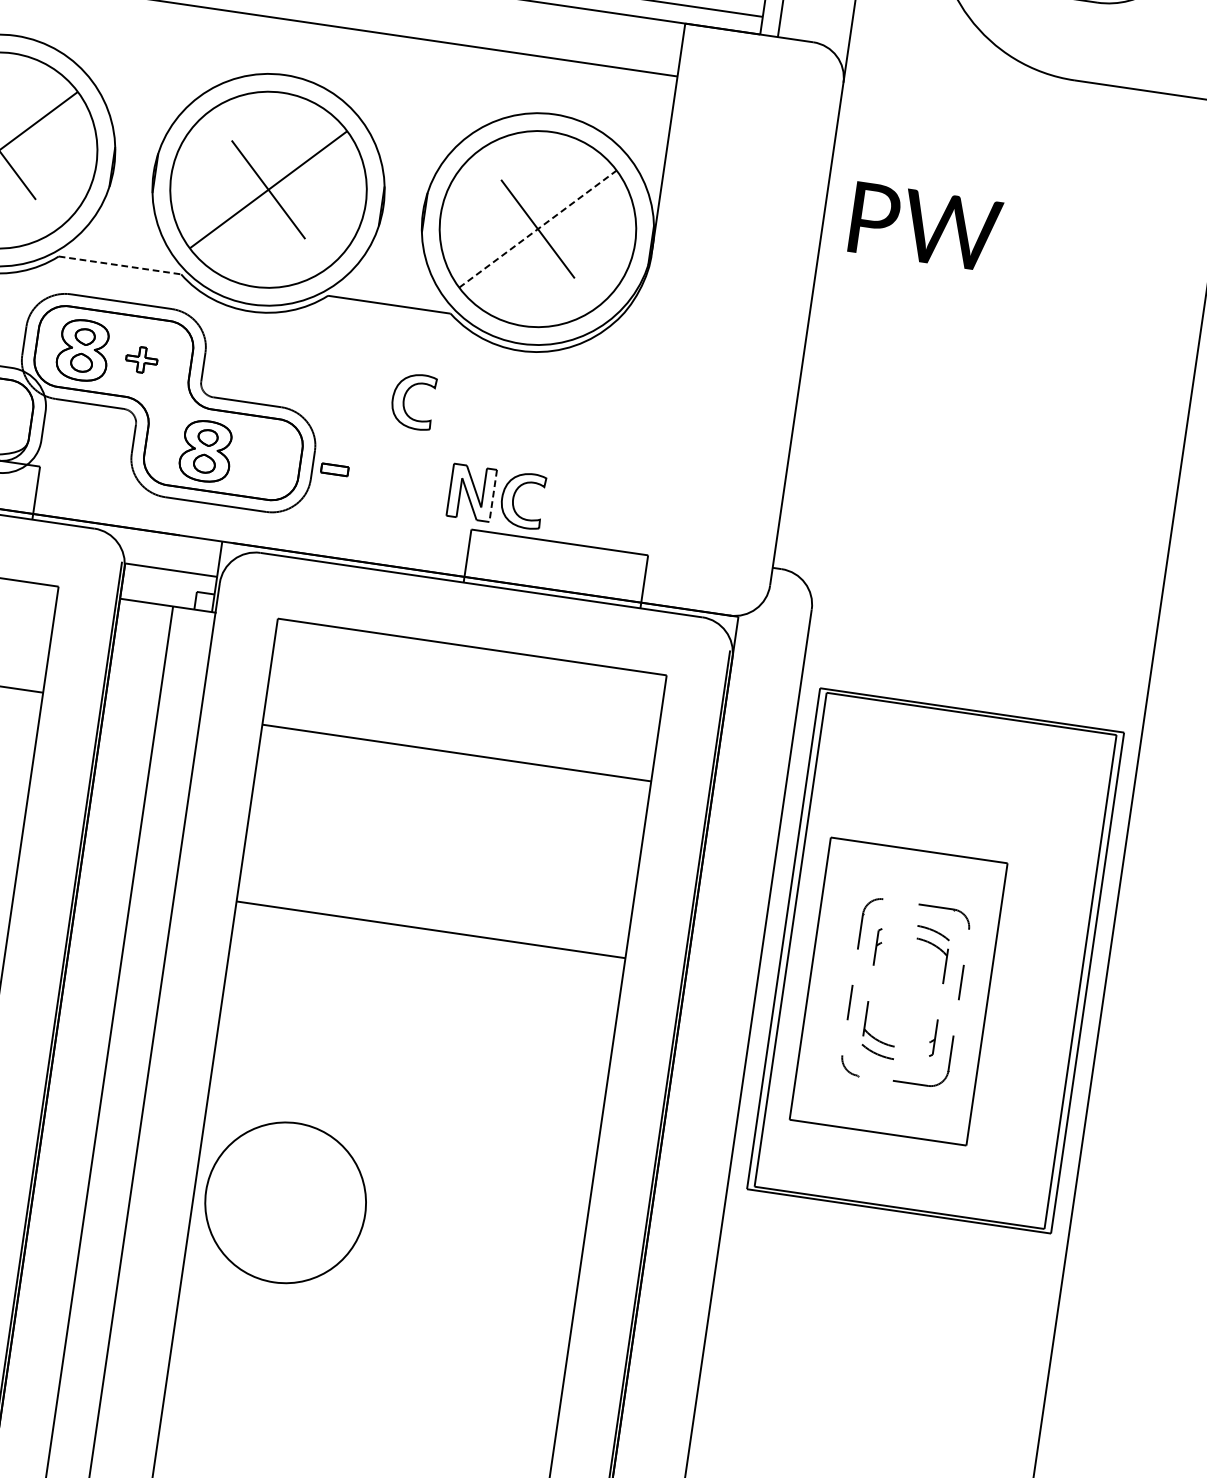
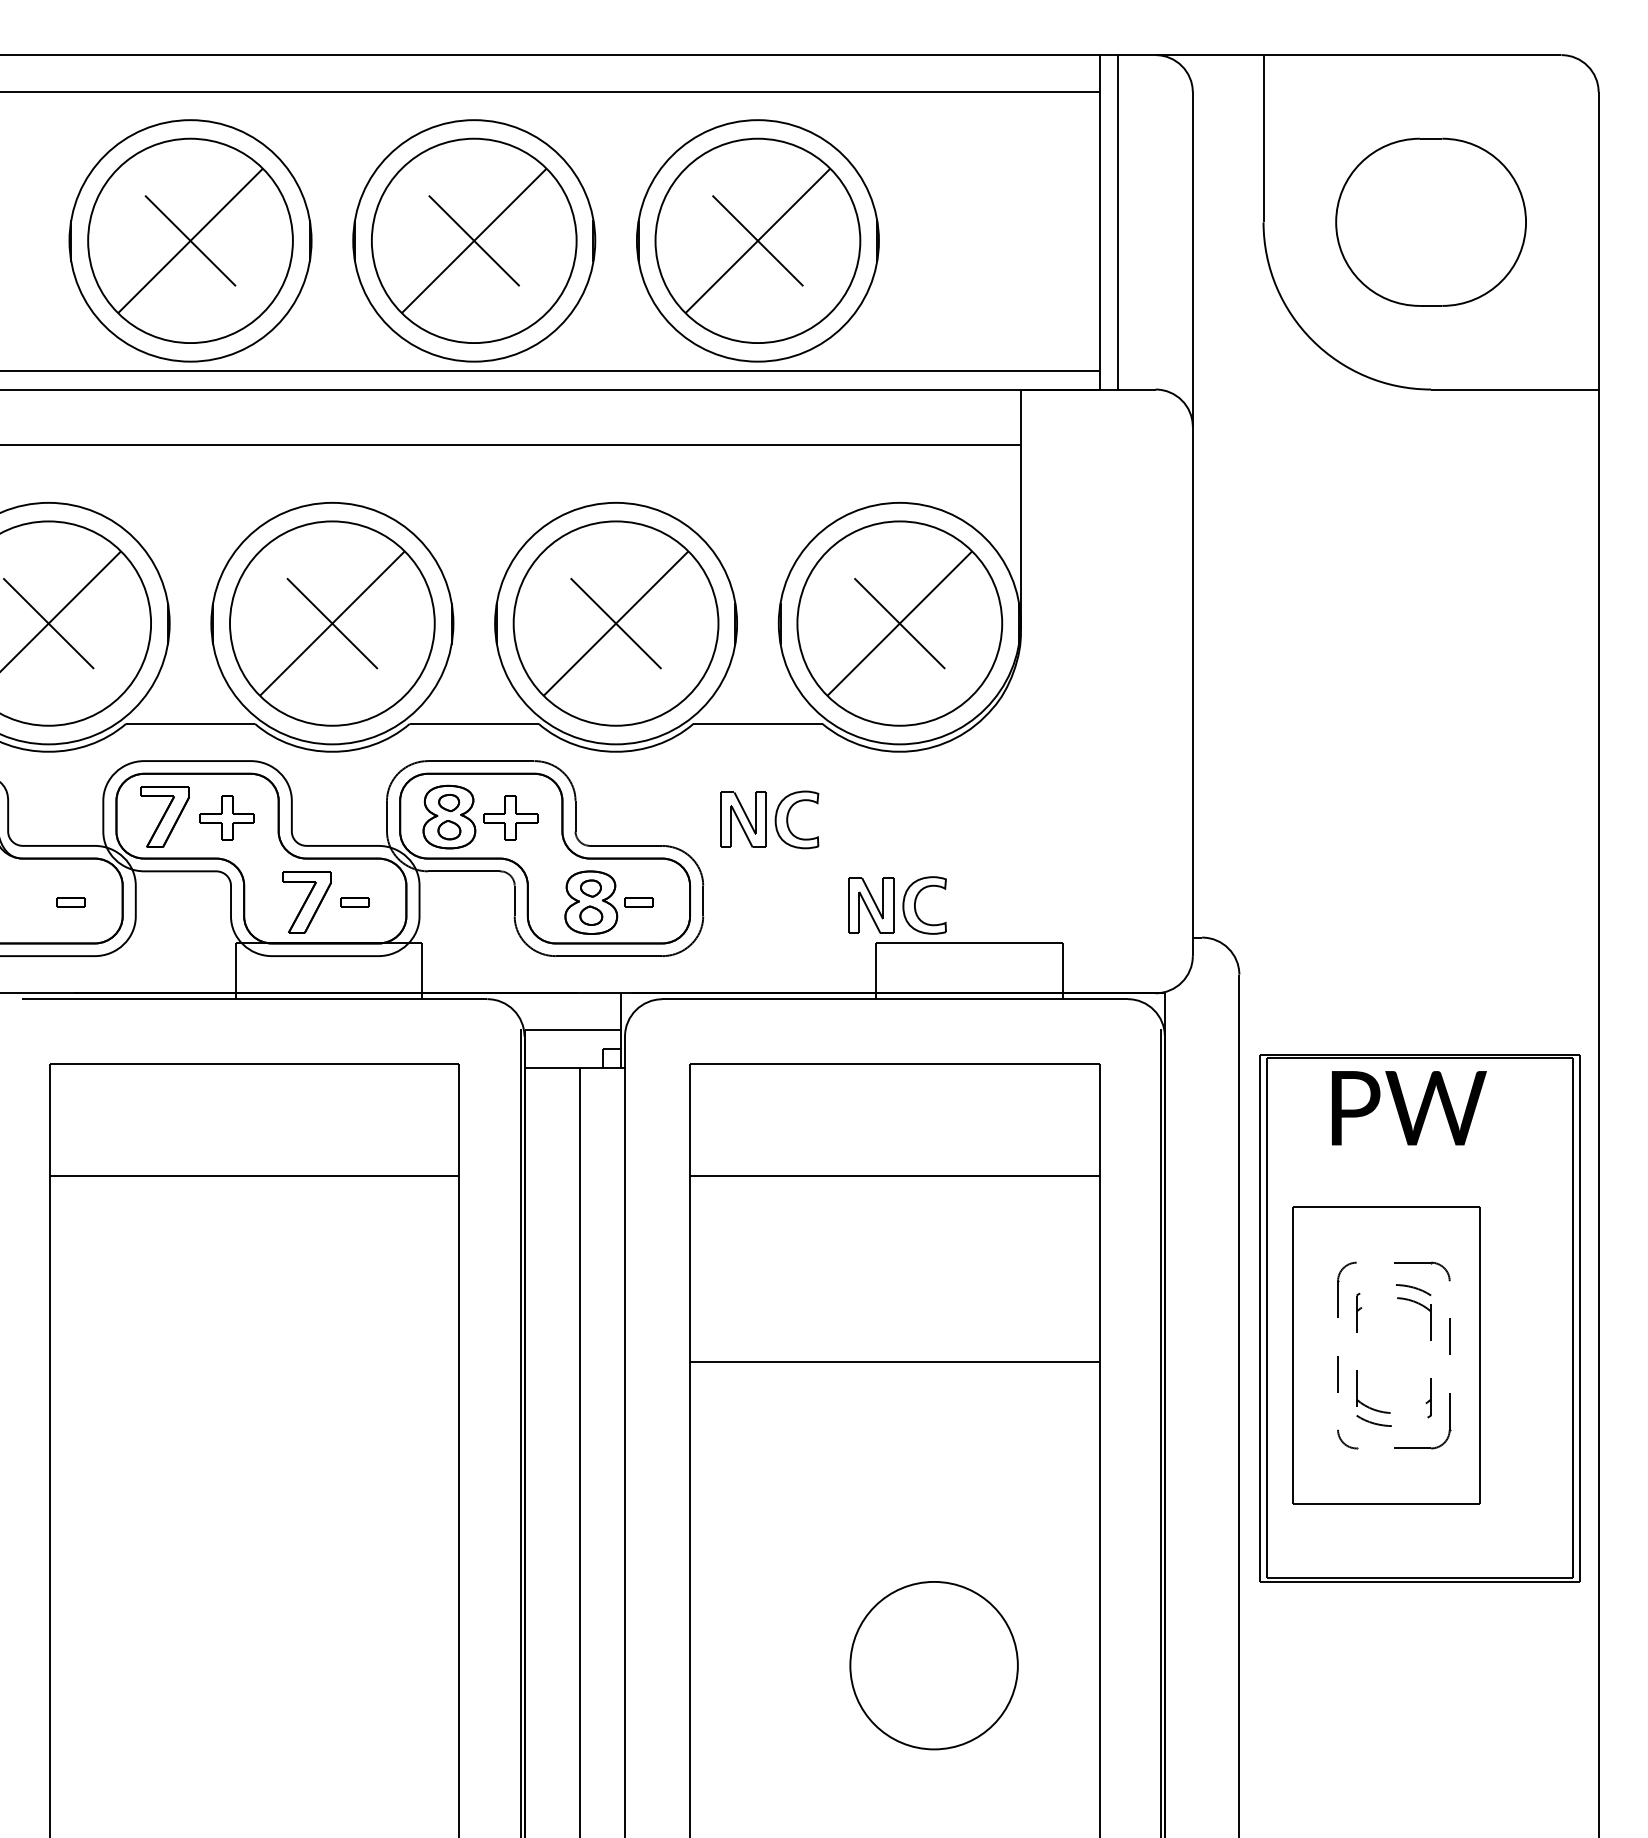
text: (925, 227) -> (1409, 1108), moved
line: (538, 229) -> (900, 623), dashed -> solid
line: (120, 265) -> (474, 723), dashed -> solid
part: (141, 359) -> (510, 817), size x1.67
part: (362, 393) -> (743, 819), added
part: (334, 469) -> (638, 902), moved
line: (492, 496) -> (893, 906), dashed -> solid
part: (285, 1202) -> (933, 1665), moved

